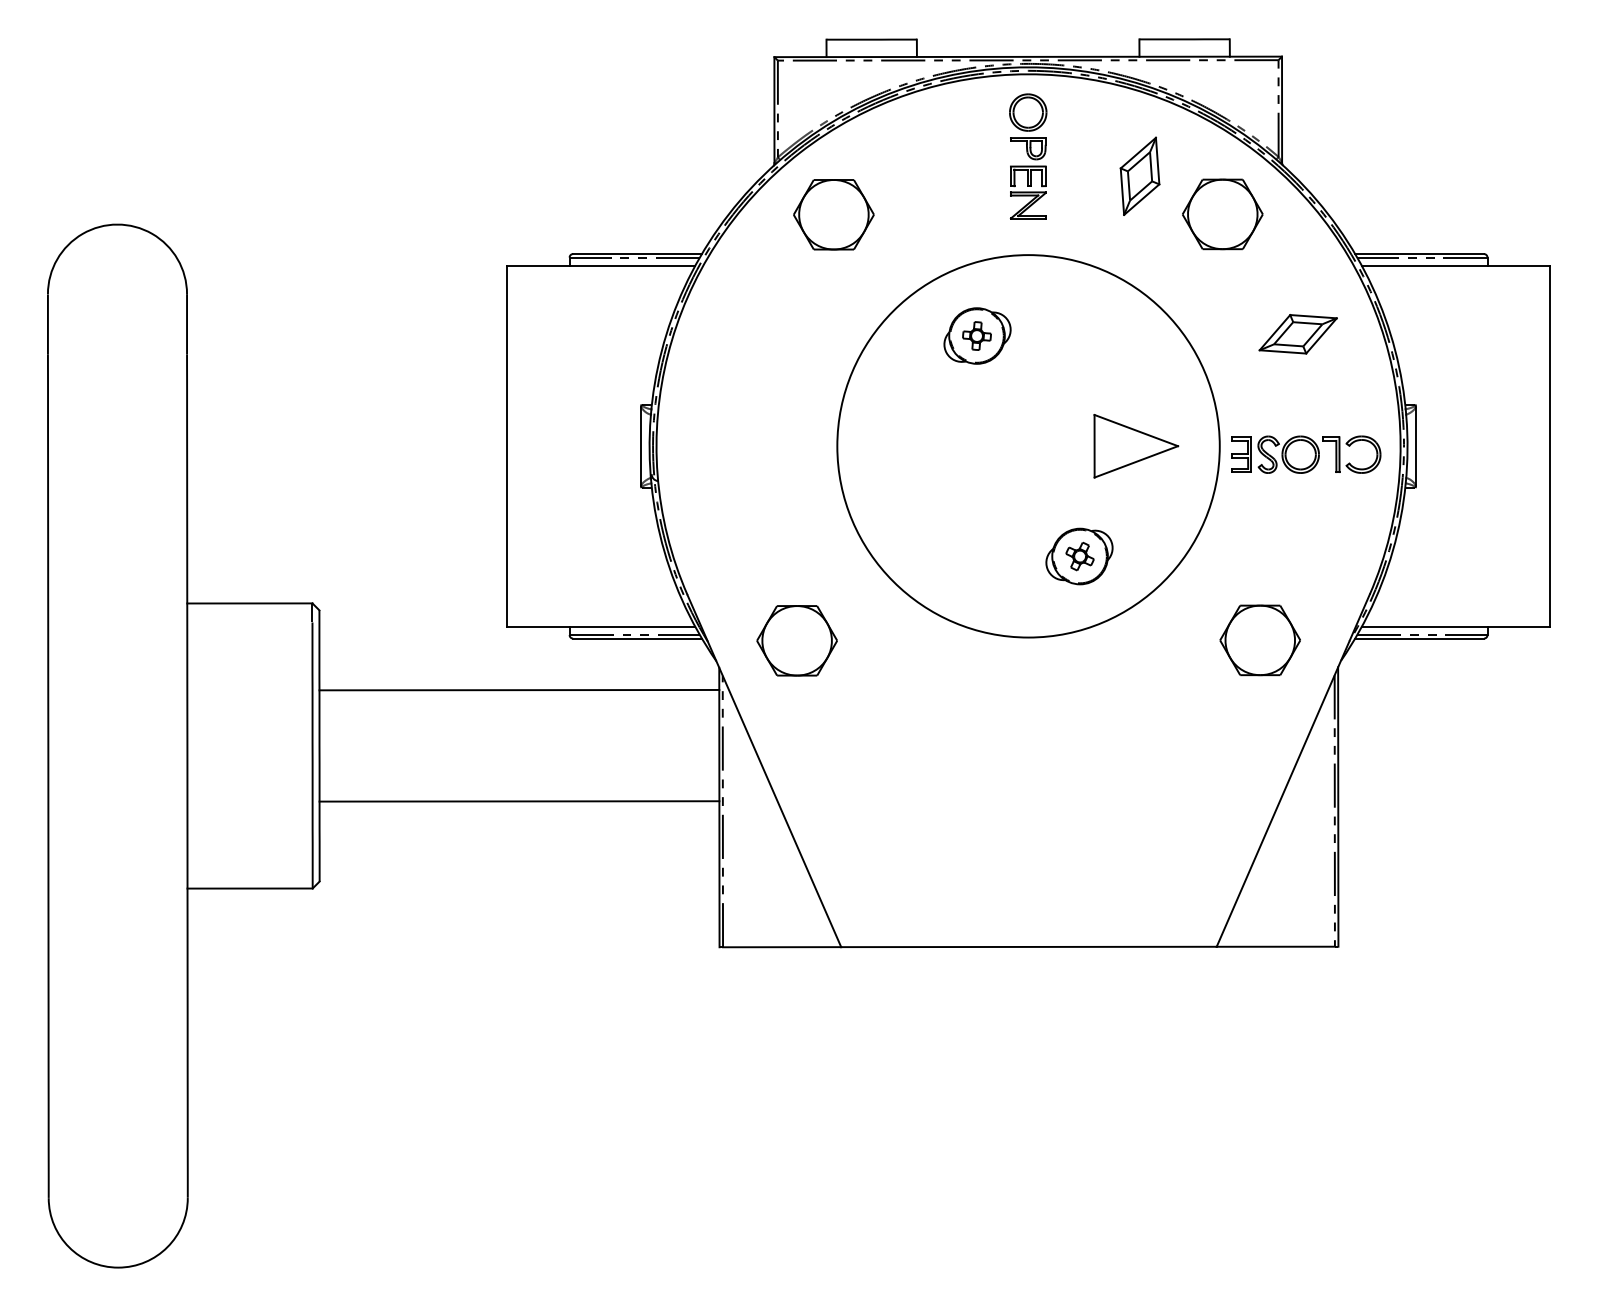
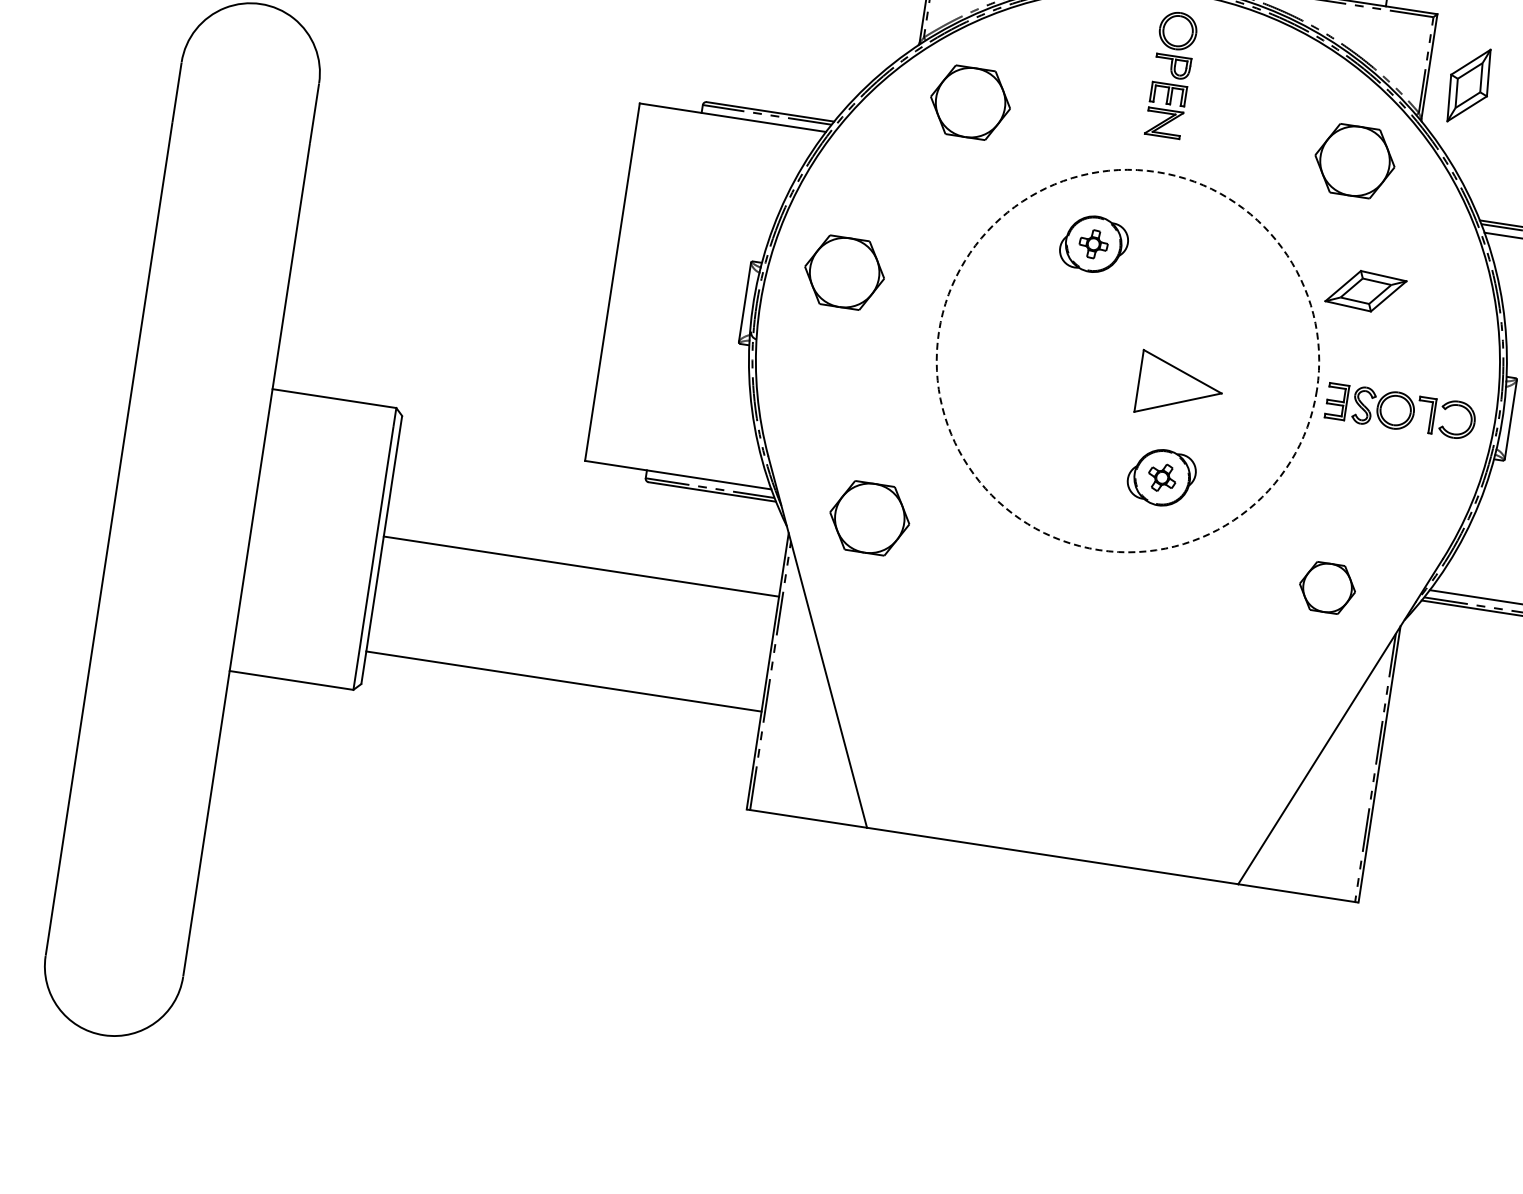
part: (1139, 175) -> (1468, 84), moved
part: (1297, 334) -> (1365, 291), moved
part: (734, 401) -> (844, 272), added
circle: (1028, 446) -> (1127, 361), solid -> dashed
part: (1136, 446) -> (1180, 387), moved
part: (1259, 640) -> (1326, 587), size x0.7
line: (519, 689) -> (581, 565), moved
line: (519, 801) -> (563, 681), moved

